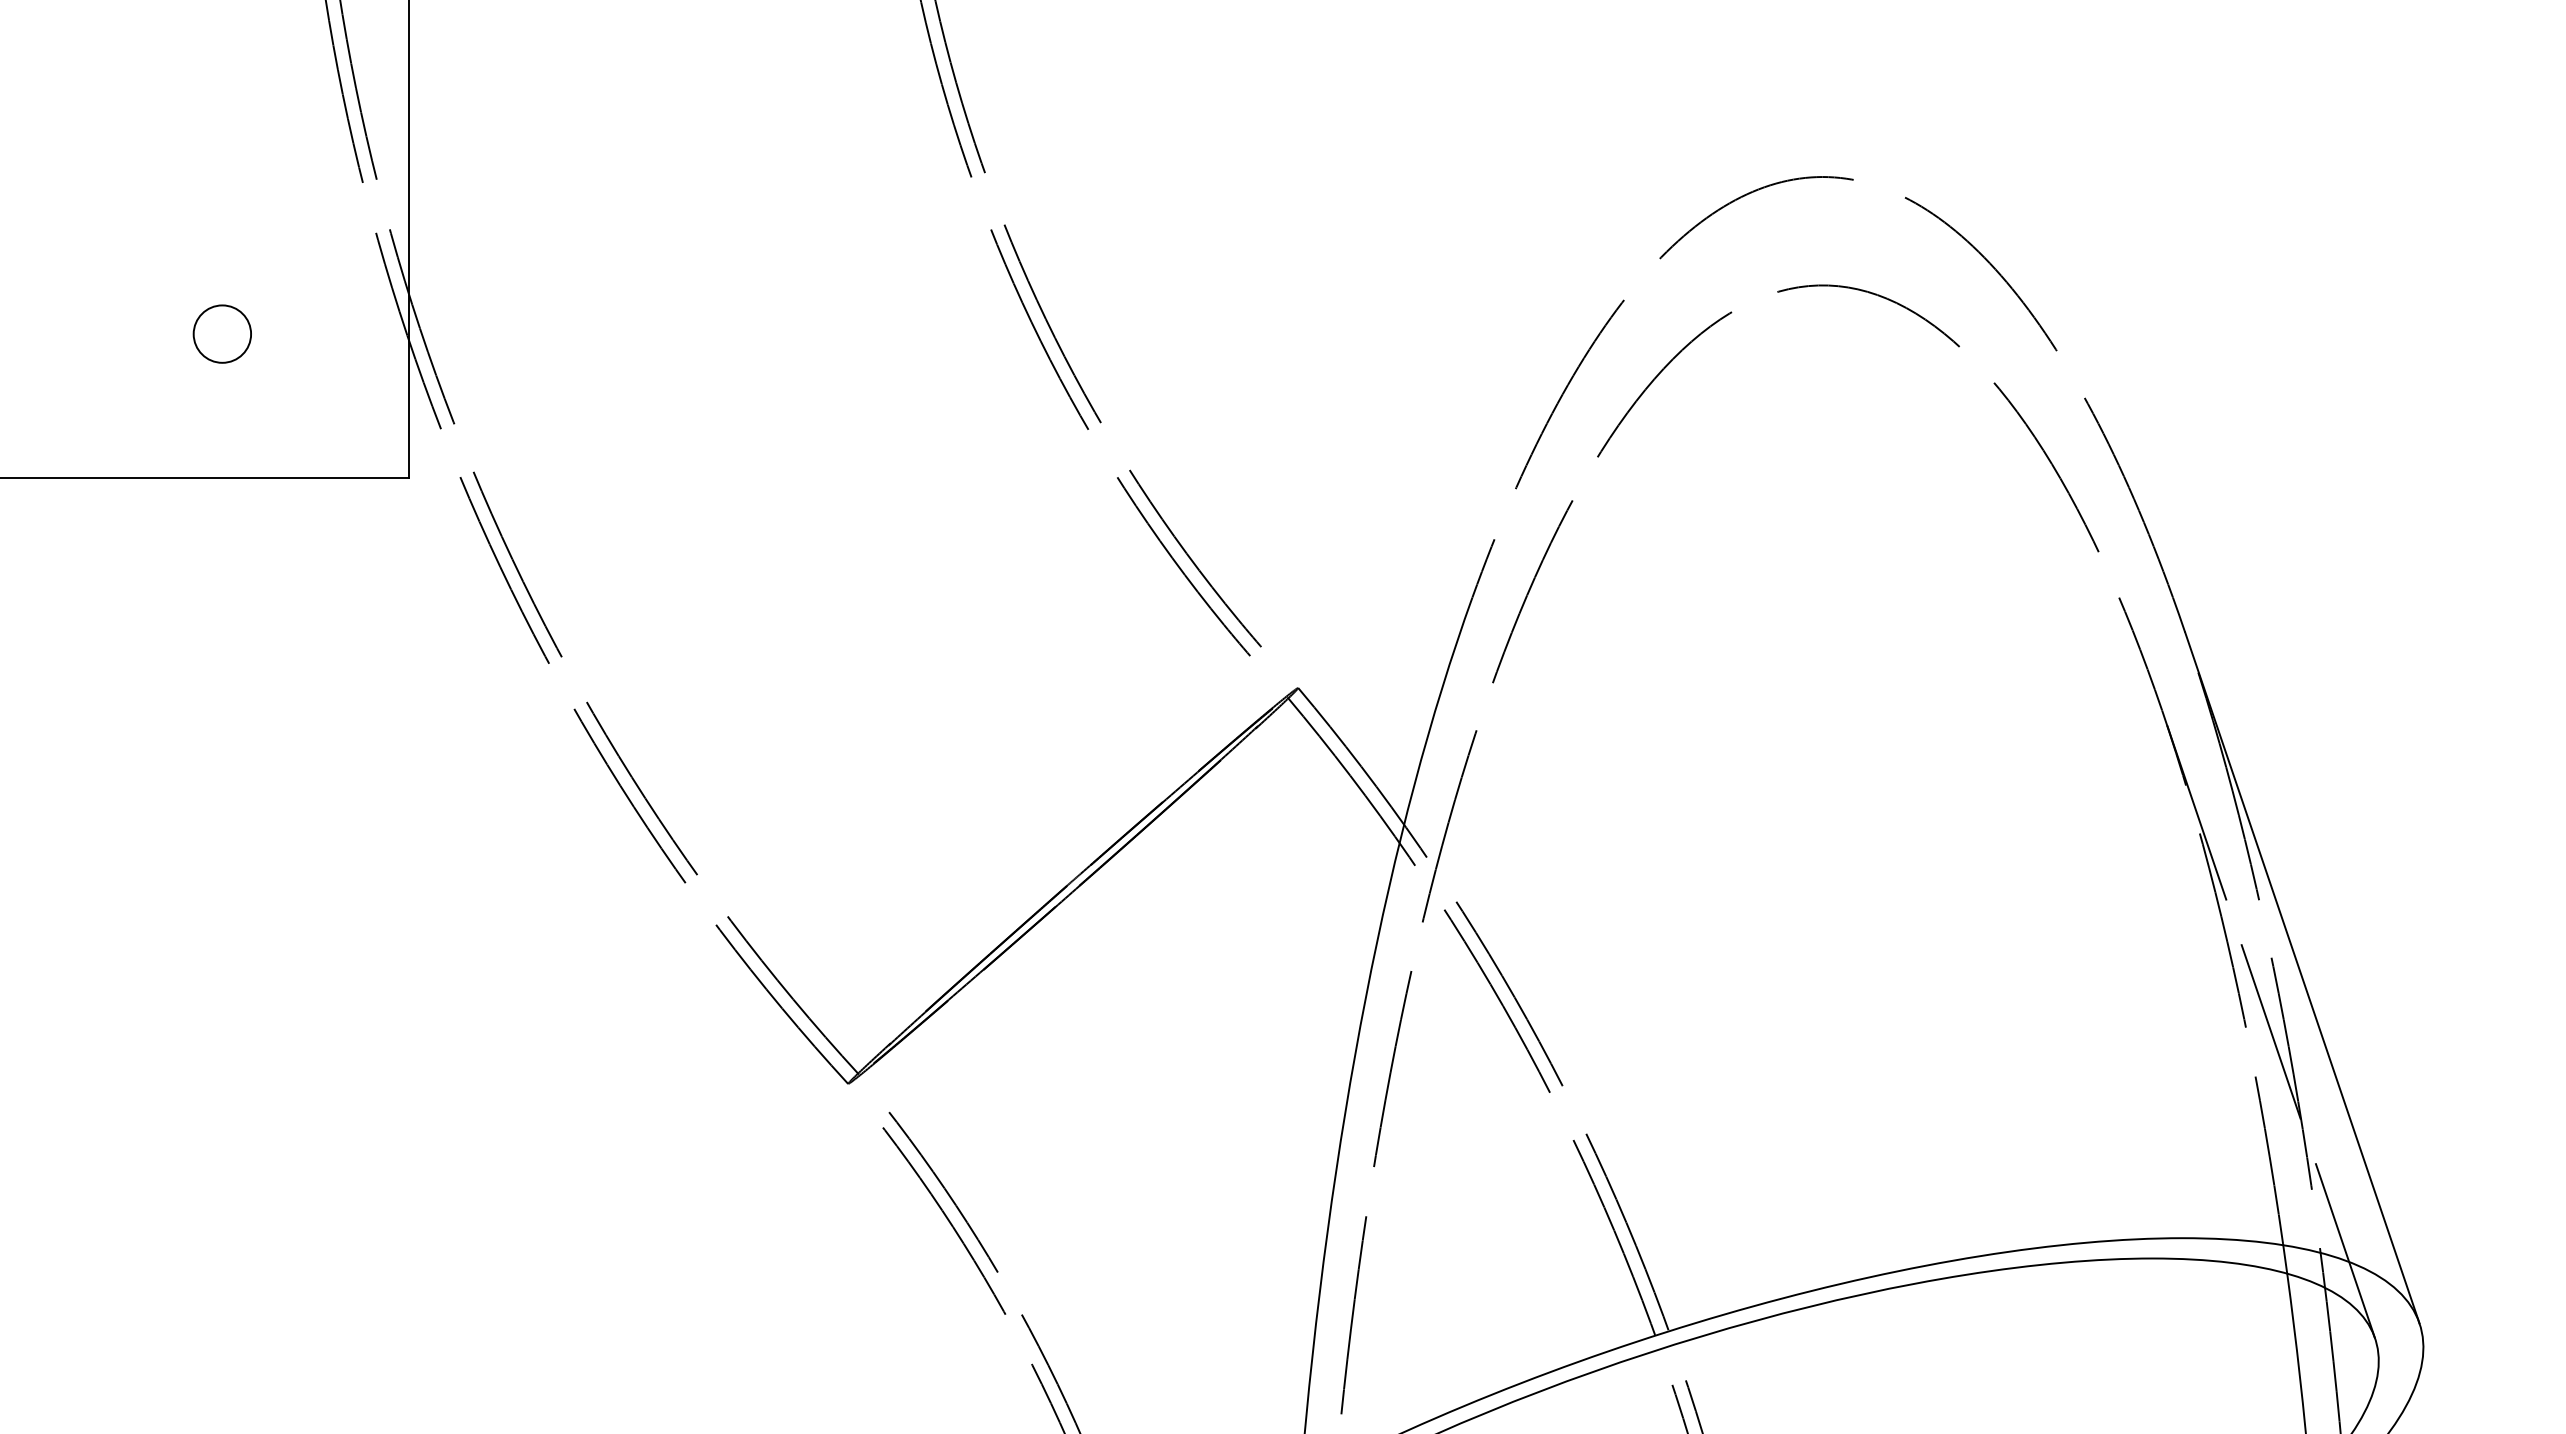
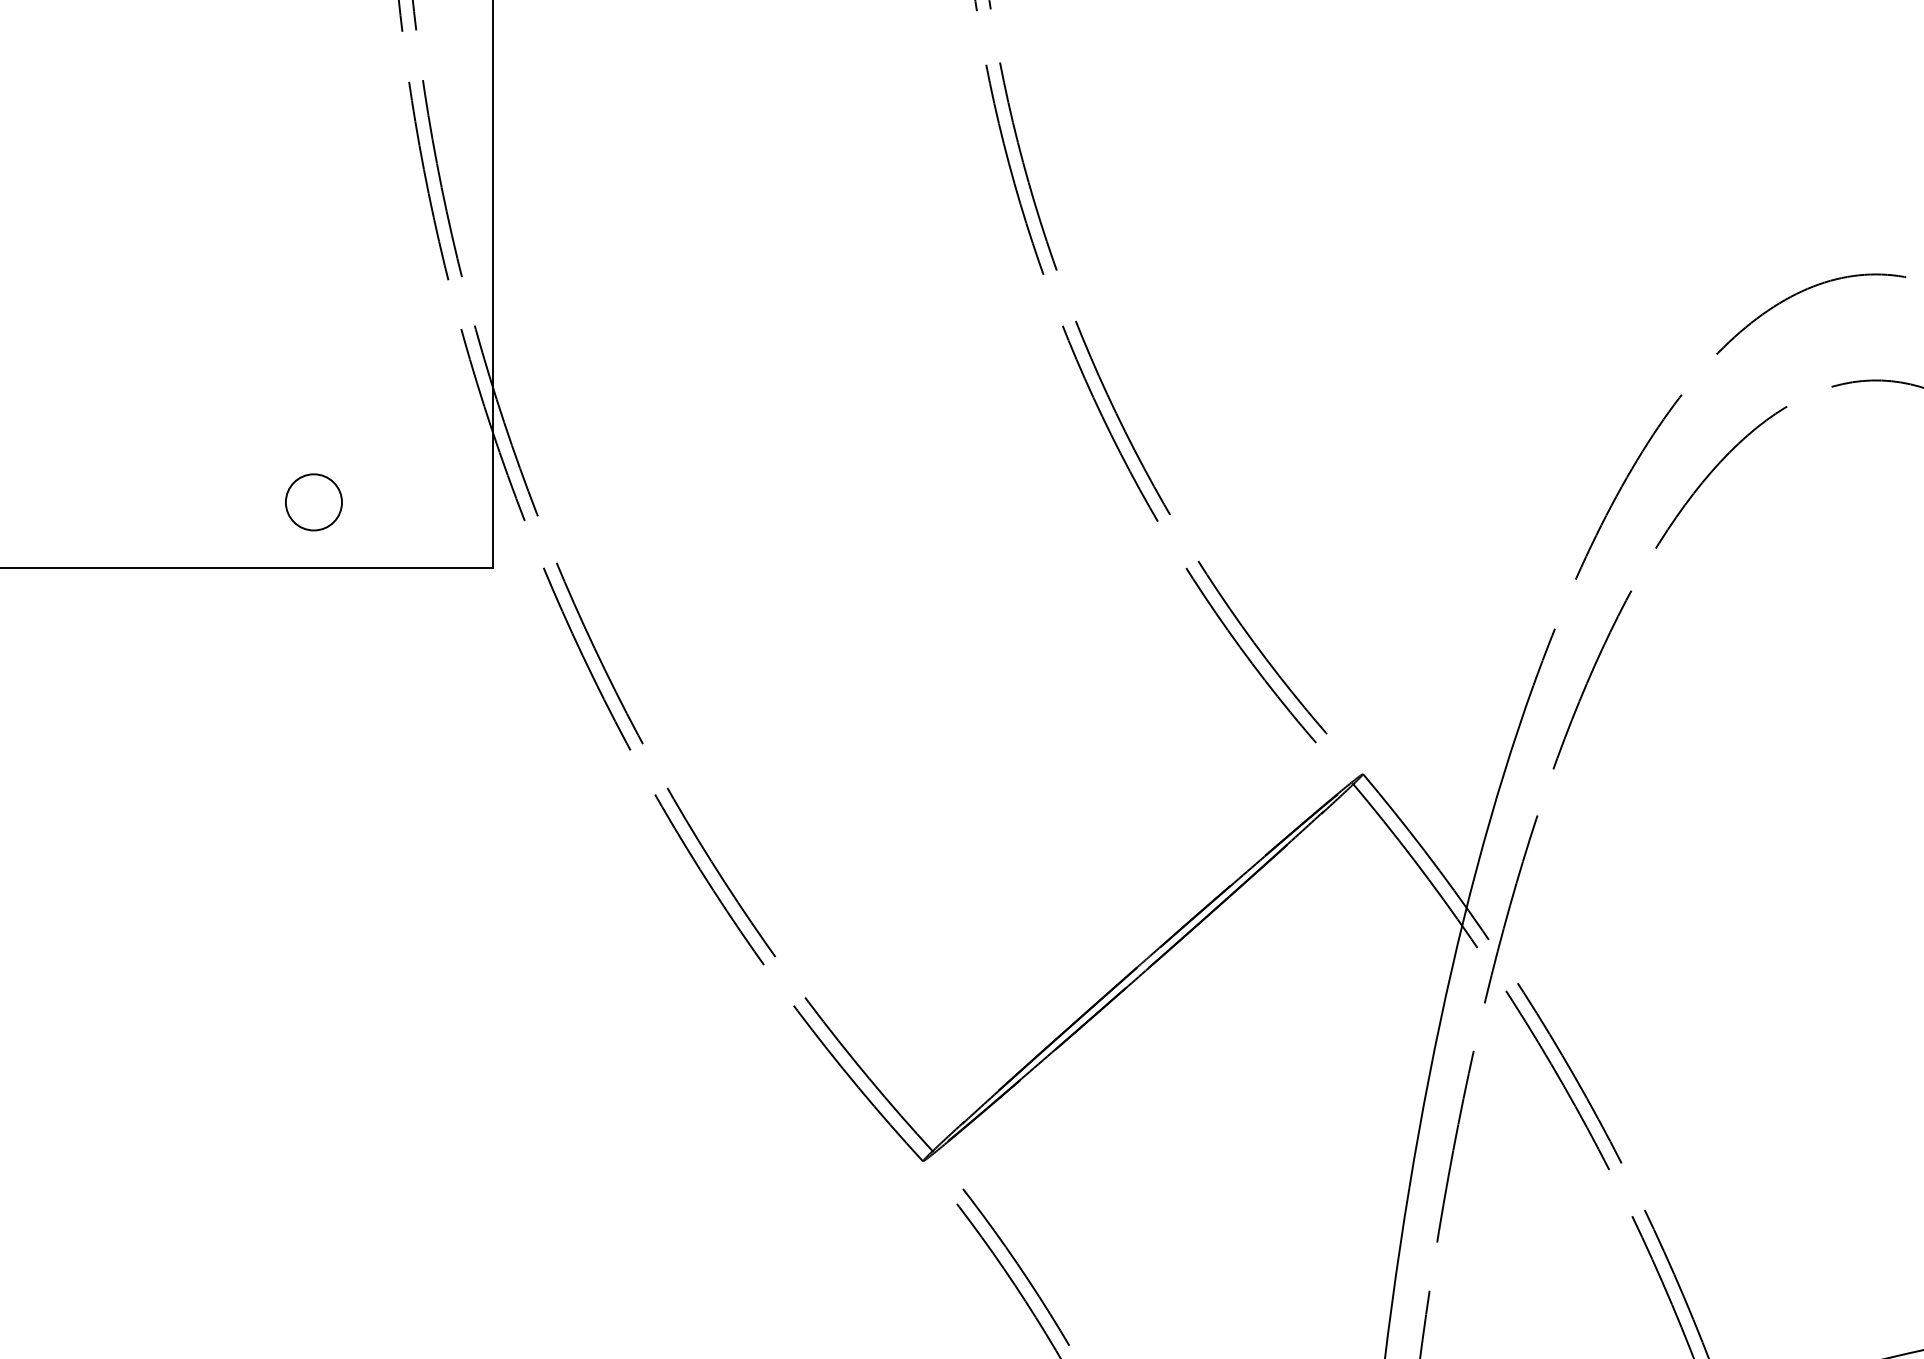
circle: (221, 333) -> (313, 501), moved

